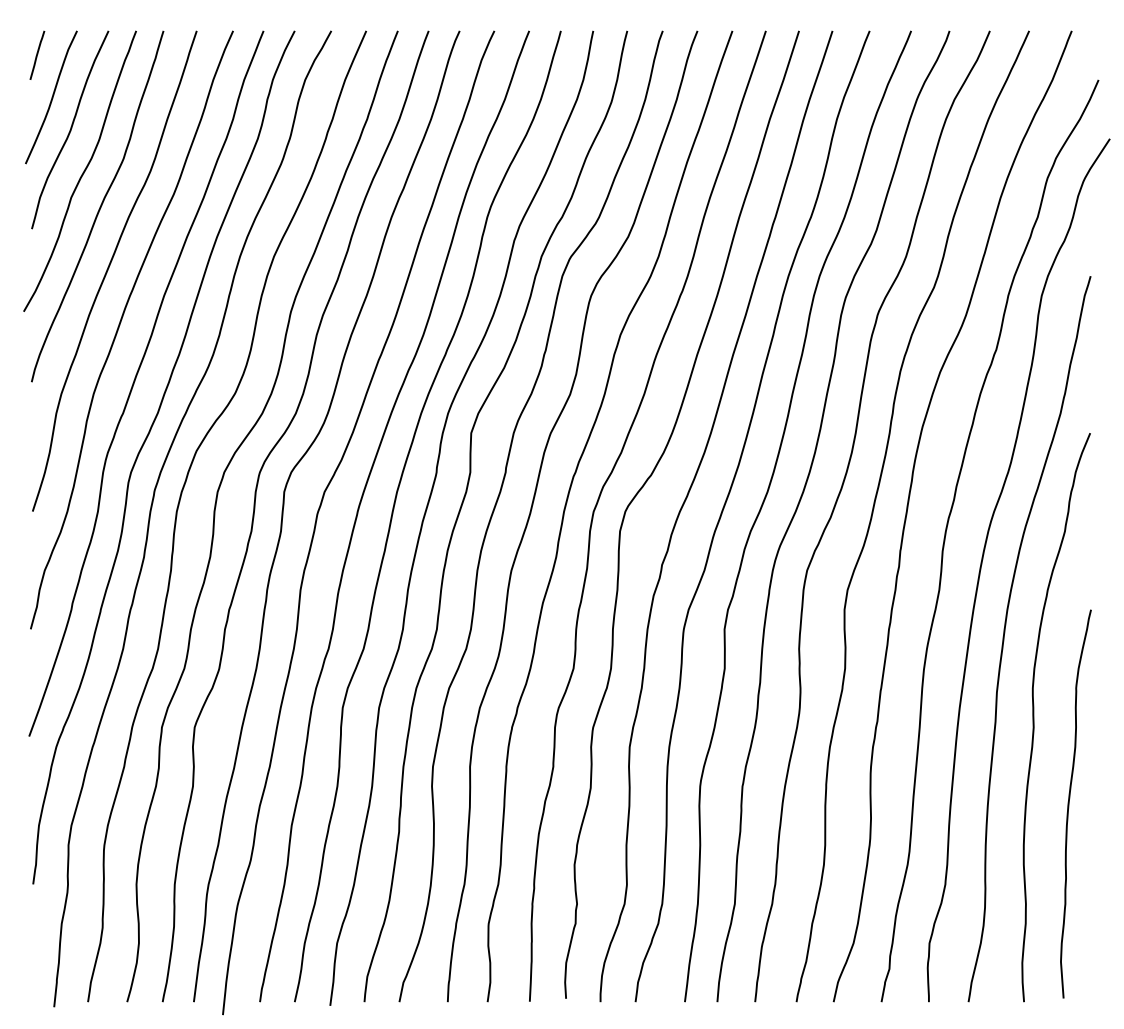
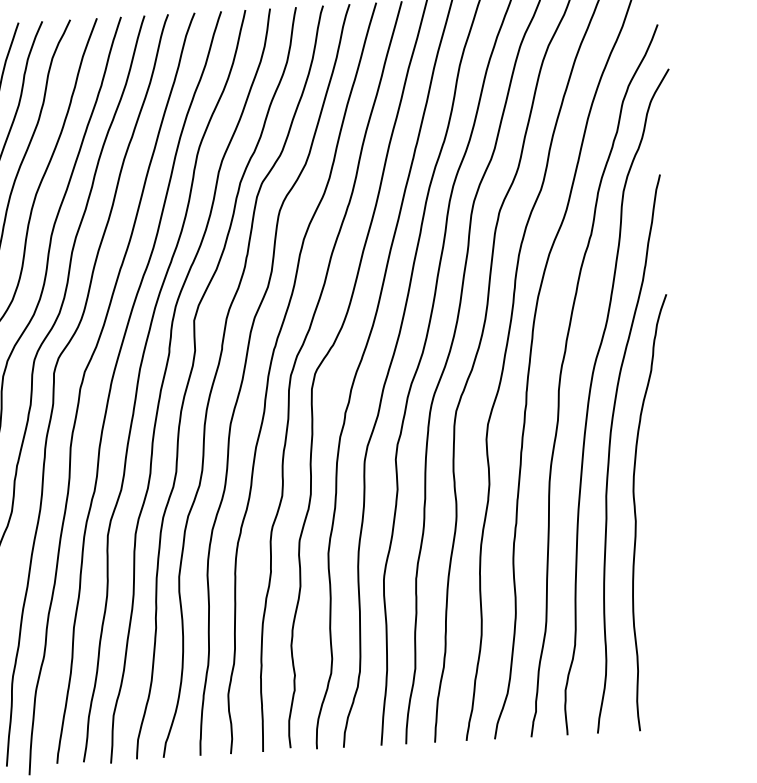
curve: (1069, 803) -> (666, 577), removed

